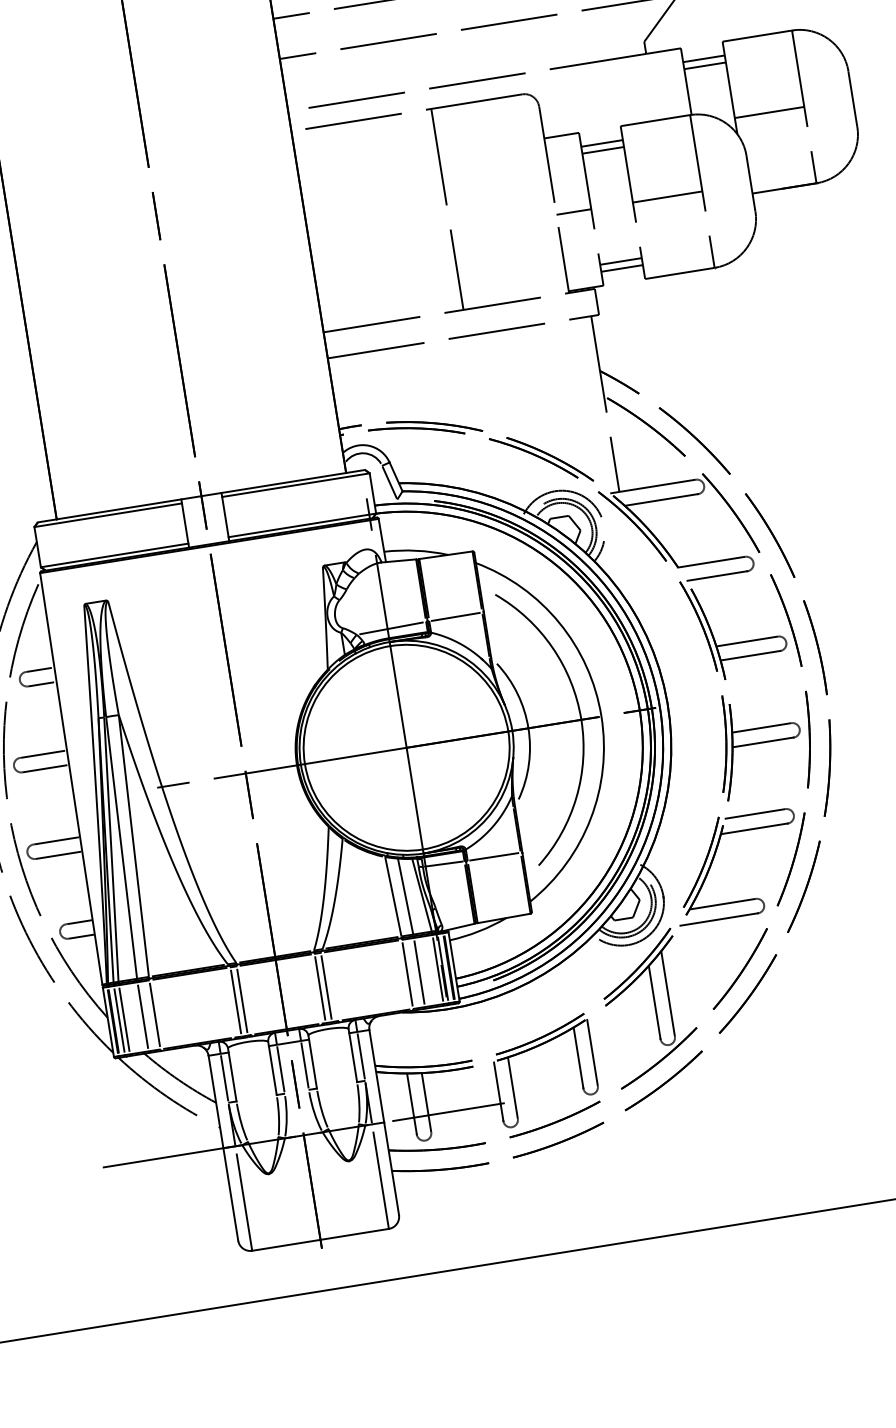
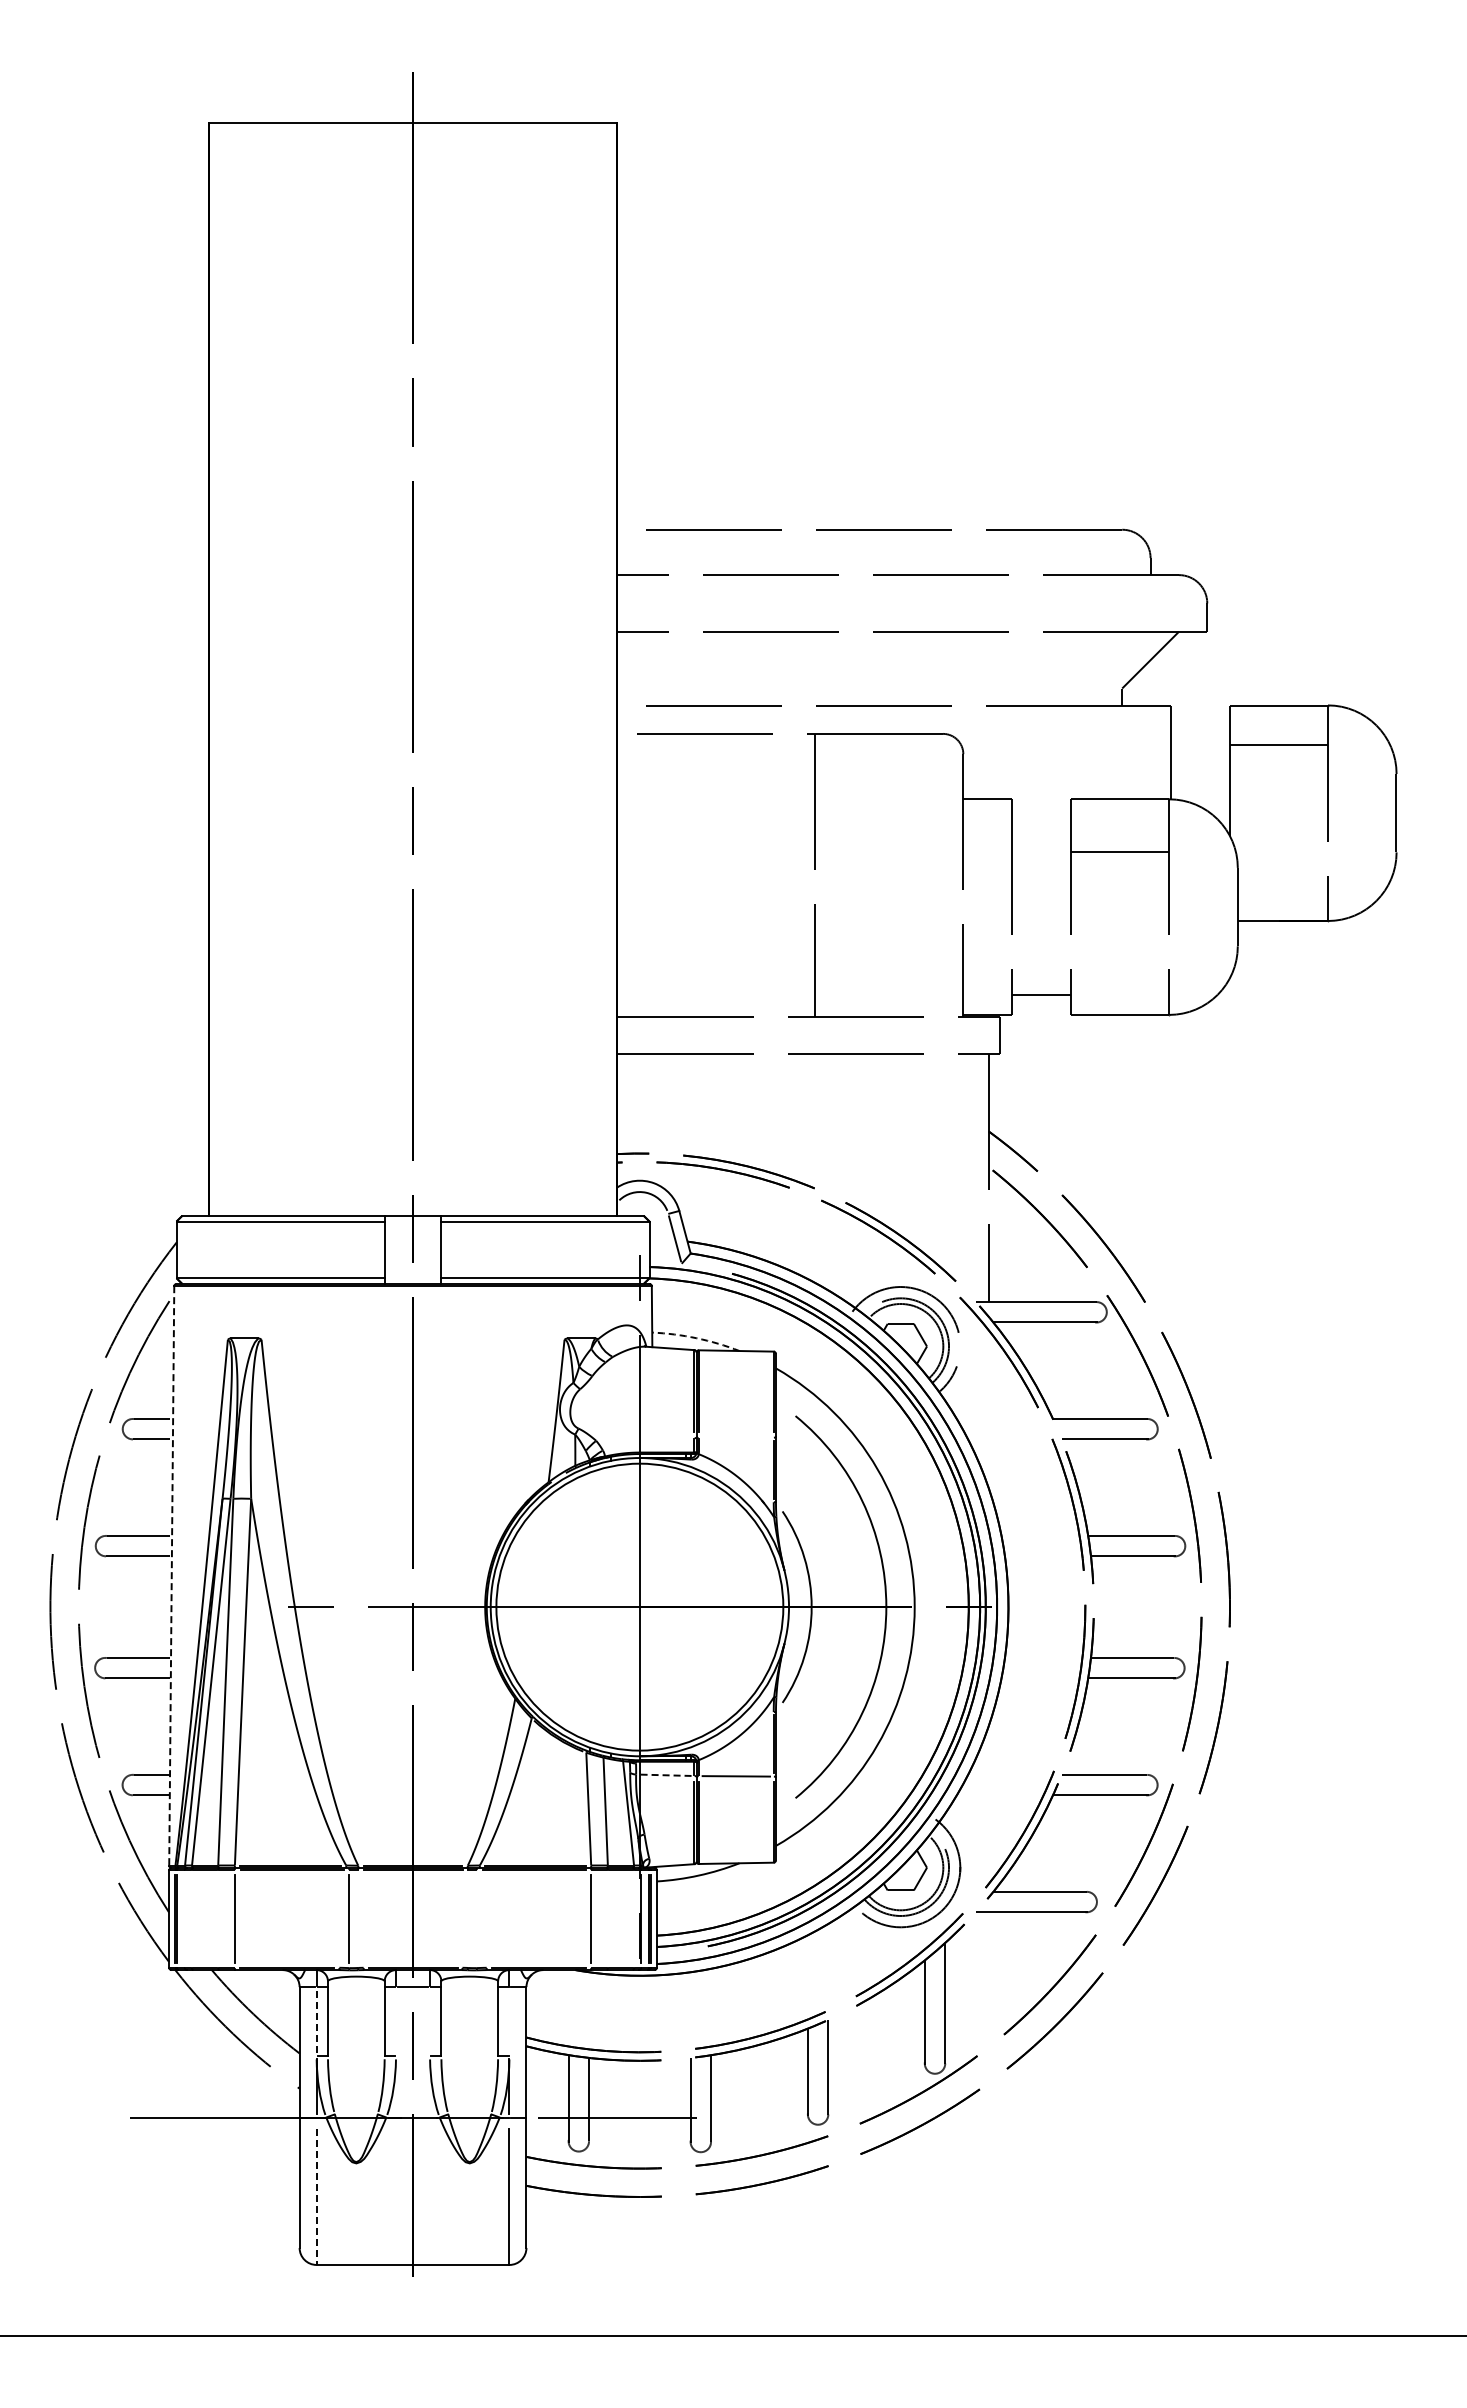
line: (703, 59) -> (1200, 725), removed
line: (704, 65) -> (1200, 734), removed
line: (769, 112) -> (1278, 745), moved
line: (601, 143) -> (1041, 818), removed
line: (602, 150) -> (1041, 828), removed
line: (667, 197) -> (1120, 852), moved
line: (573, 212) -> (987, 907), removed
line: (620, 261) -> (1041, 985), removed
arc: (416, 550) -> (696, 1338), solid -> dashed
line: (455, 616) -> (736, 1437), removed
line: (391, 628) -> (645, 1439), removed
line: (71, 778) -> (171, 1575), solid -> dashed
line: (443, 864) -> (664, 1775), solid -> dashed
line: (438, 969) -> (634, 1918), removed
line: (419, 972) -> (608, 1918), removed
line: (326, 987) -> (476, 1919), removed
line: (320, 988) -> (468, 1919), removed
line: (242, 1001) -> (358, 1919), removed
line: (143, 1016) -> (218, 1918), removed
line: (124, 1019) -> (191, 1918), removed
line: (119, 1020) -> (184, 1918), removed
line: (361, 1056) -> (509, 2021), removed
line: (305, 1065) -> (430, 2021), removed
line: (281, 1069) -> (396, 2021), removed
line: (224, 1078) -> (316, 2021), solid -> dashed
line: (244, 1202) -> (316, 2196), solid -> dashed

